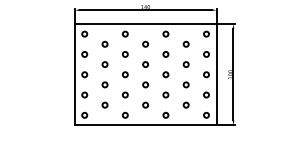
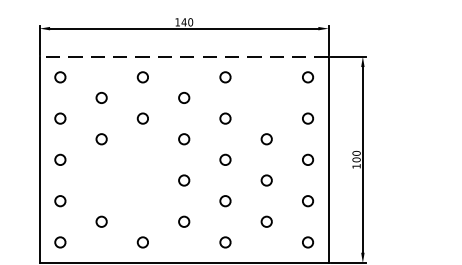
line: (145, 24) -> (183, 57), solid -> dashed
circle: (185, 43) -> (265, 96), removed
circle: (124, 74) -> (141, 159), removed
circle: (104, 84) -> (100, 179), removed
circle: (125, 94) -> (143, 200), removed

